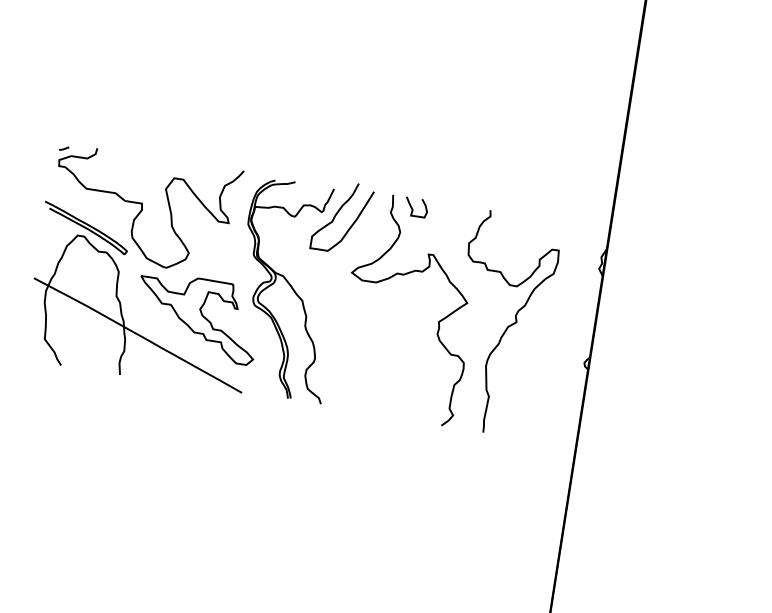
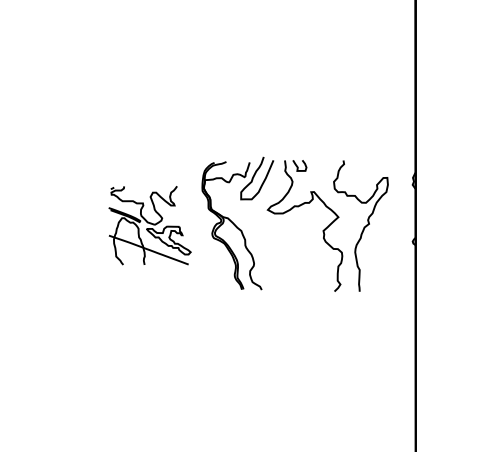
part: (151, 267) -> (149, 225), size x0.6

